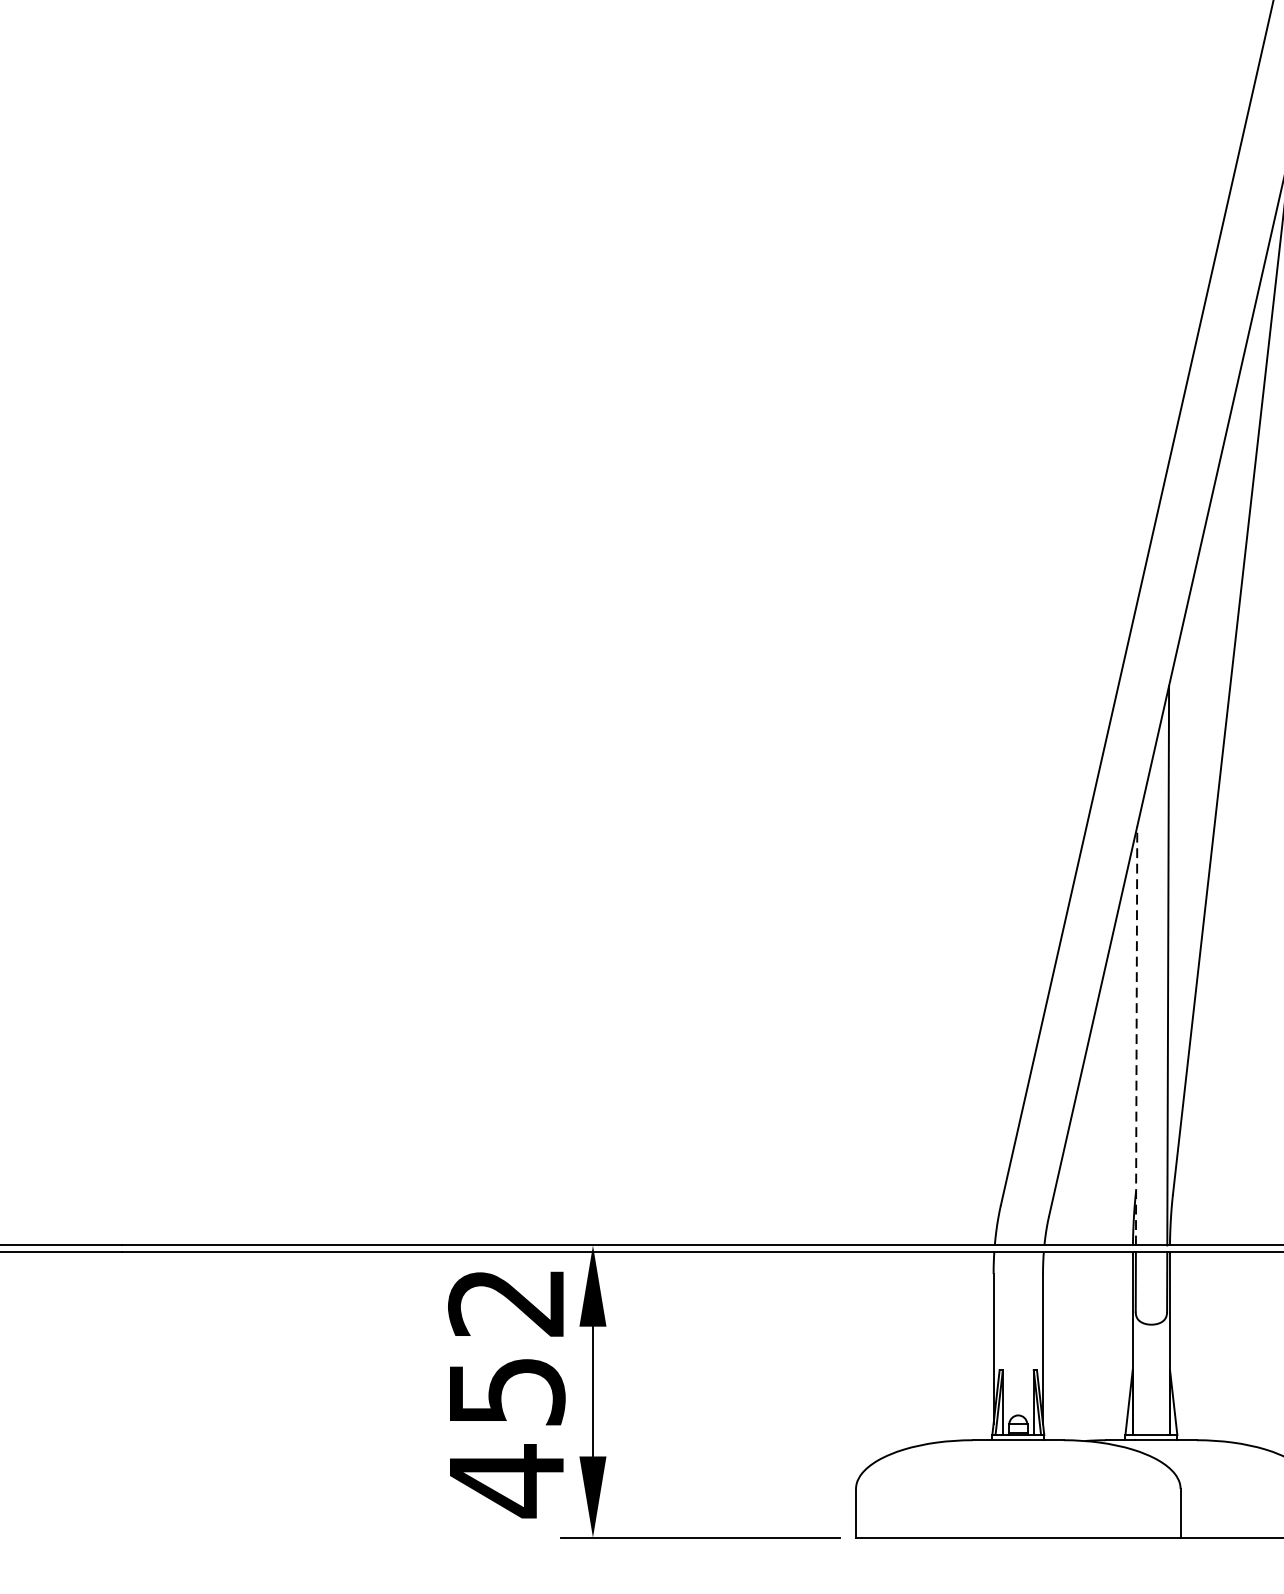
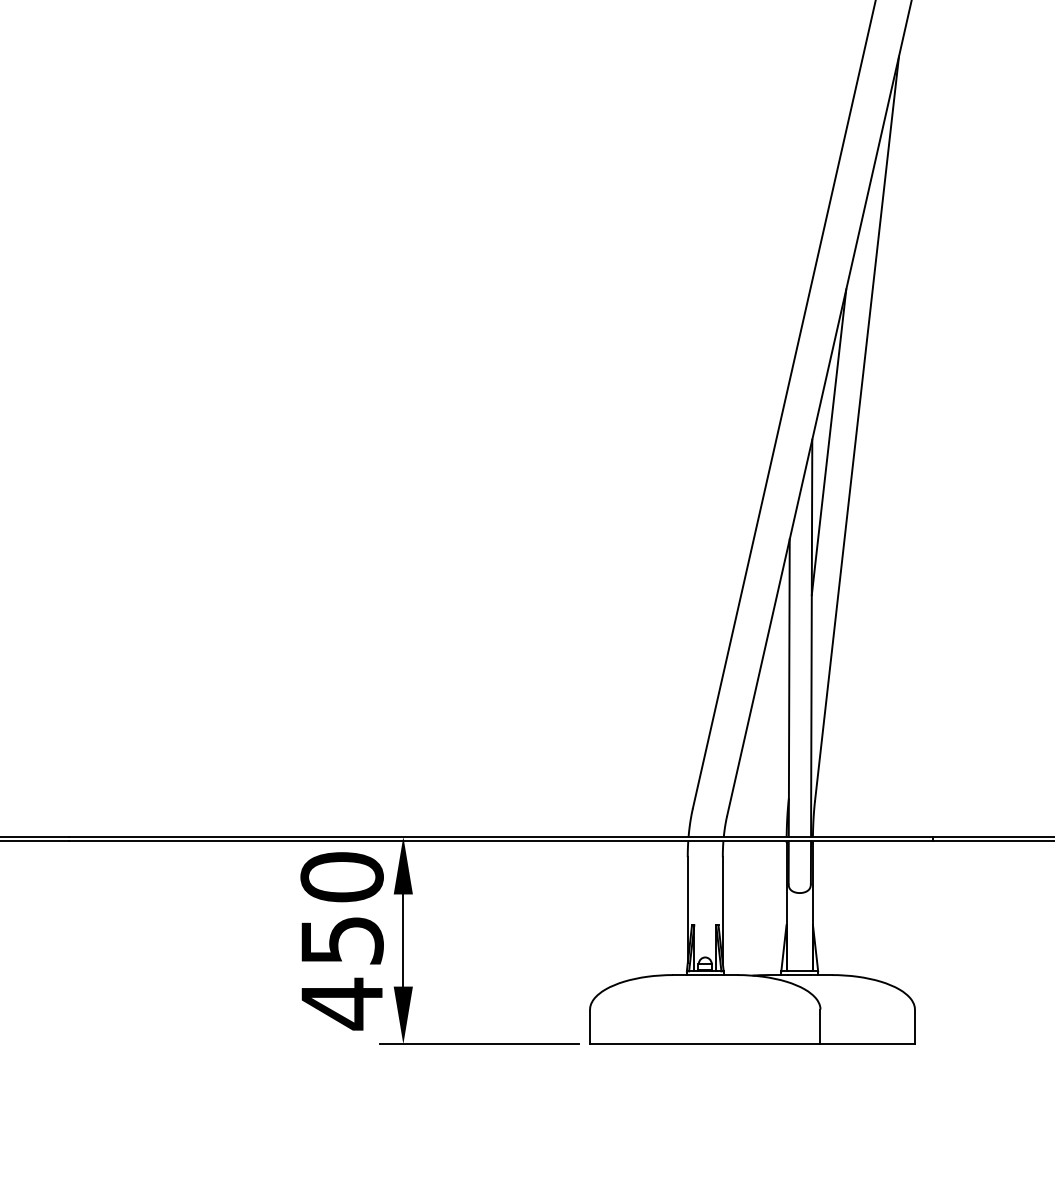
line: (1191, 689) -> (828, 442), added
line: (1136, 1036) -> (789, 688), dashed -> solid
text: (505, 1302) -> (341, 877), 452 -> 450

